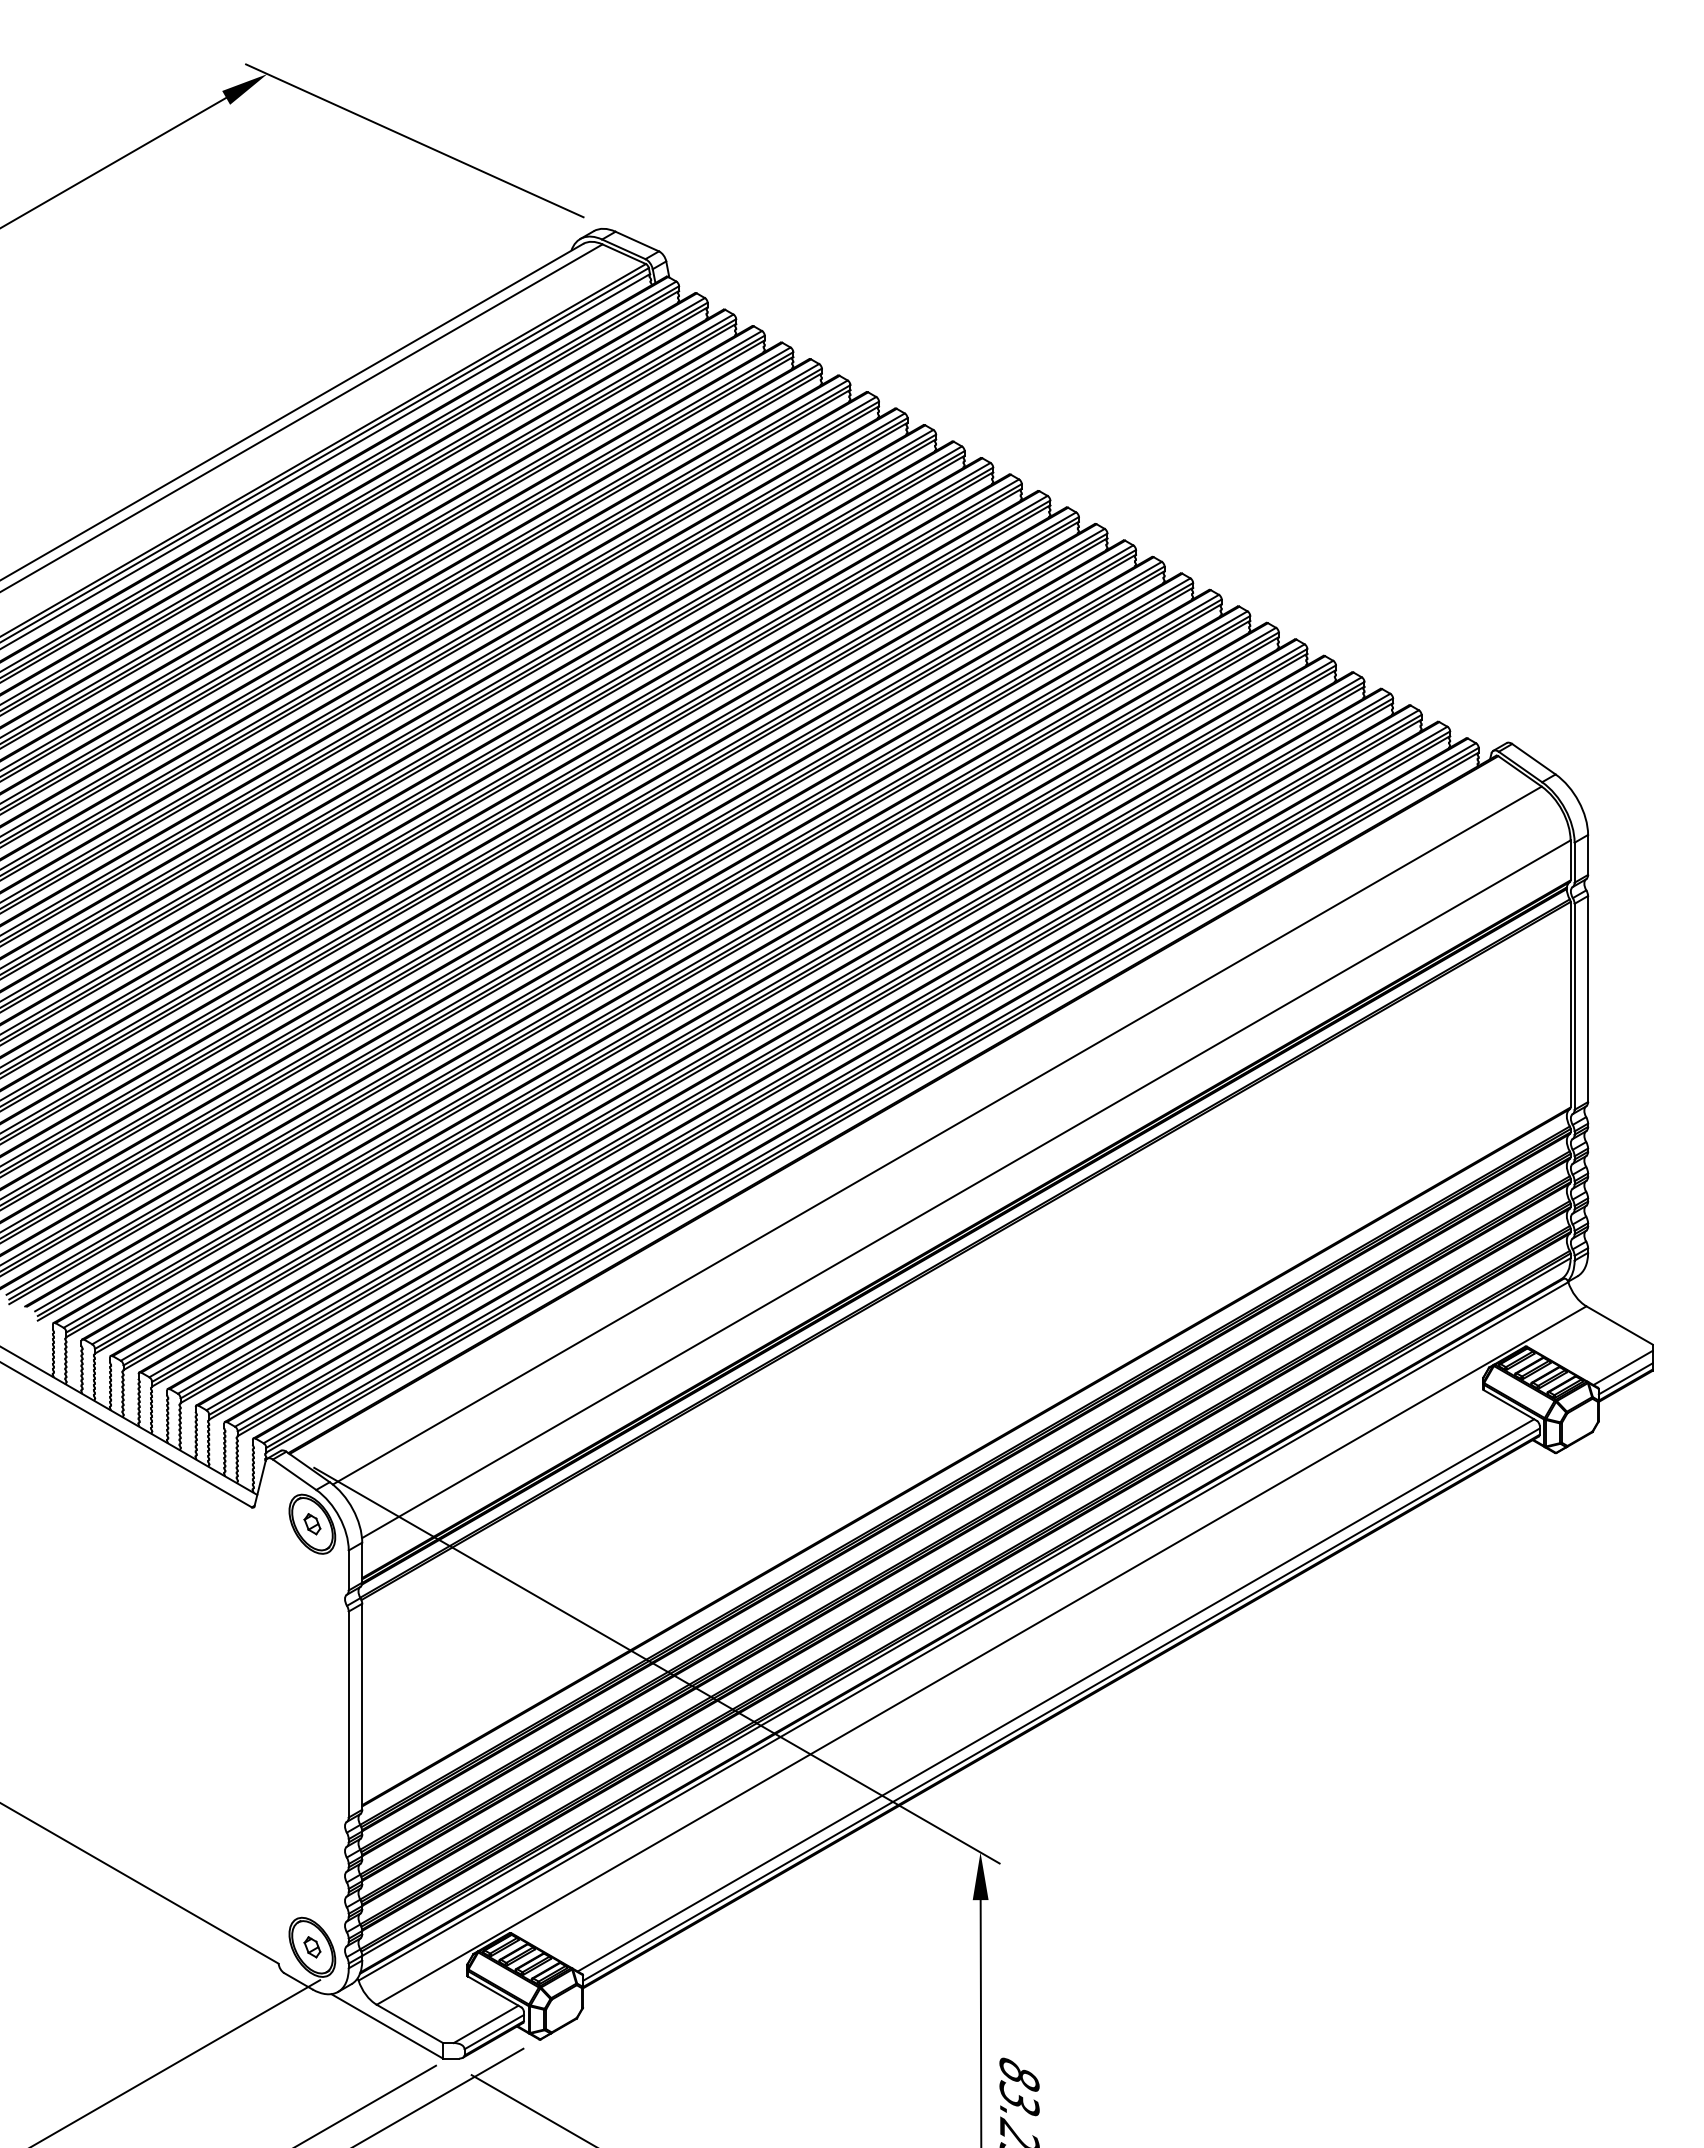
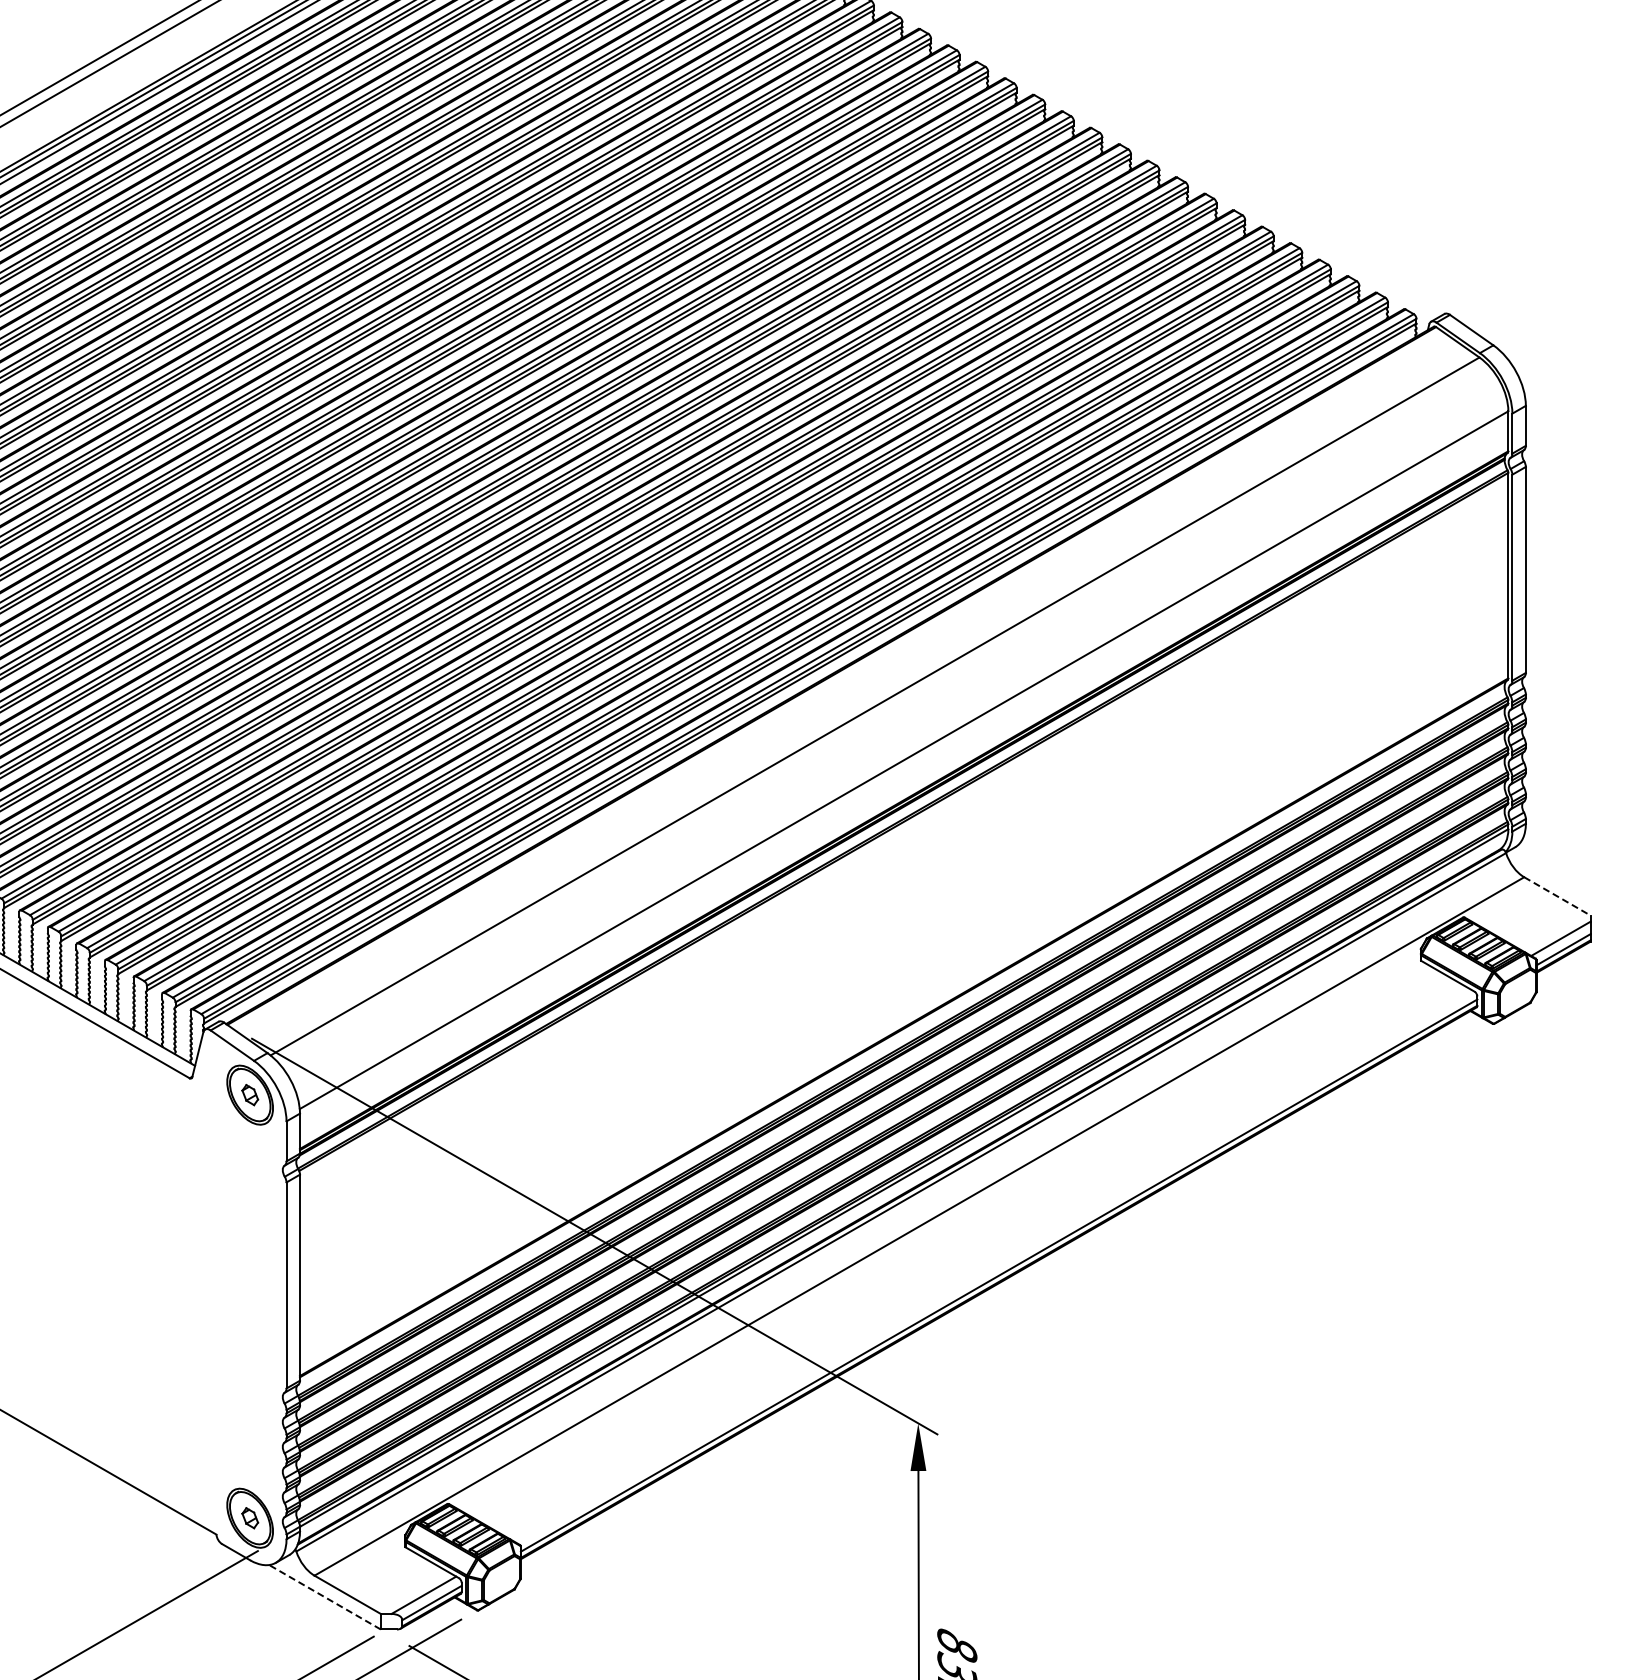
line: (1620, 1325) -> (1558, 896), solid -> dashed
line: (1055, 1695) -> (993, 1266), removed
line: (386, 2026) -> (324, 1597), solid -> dashed

